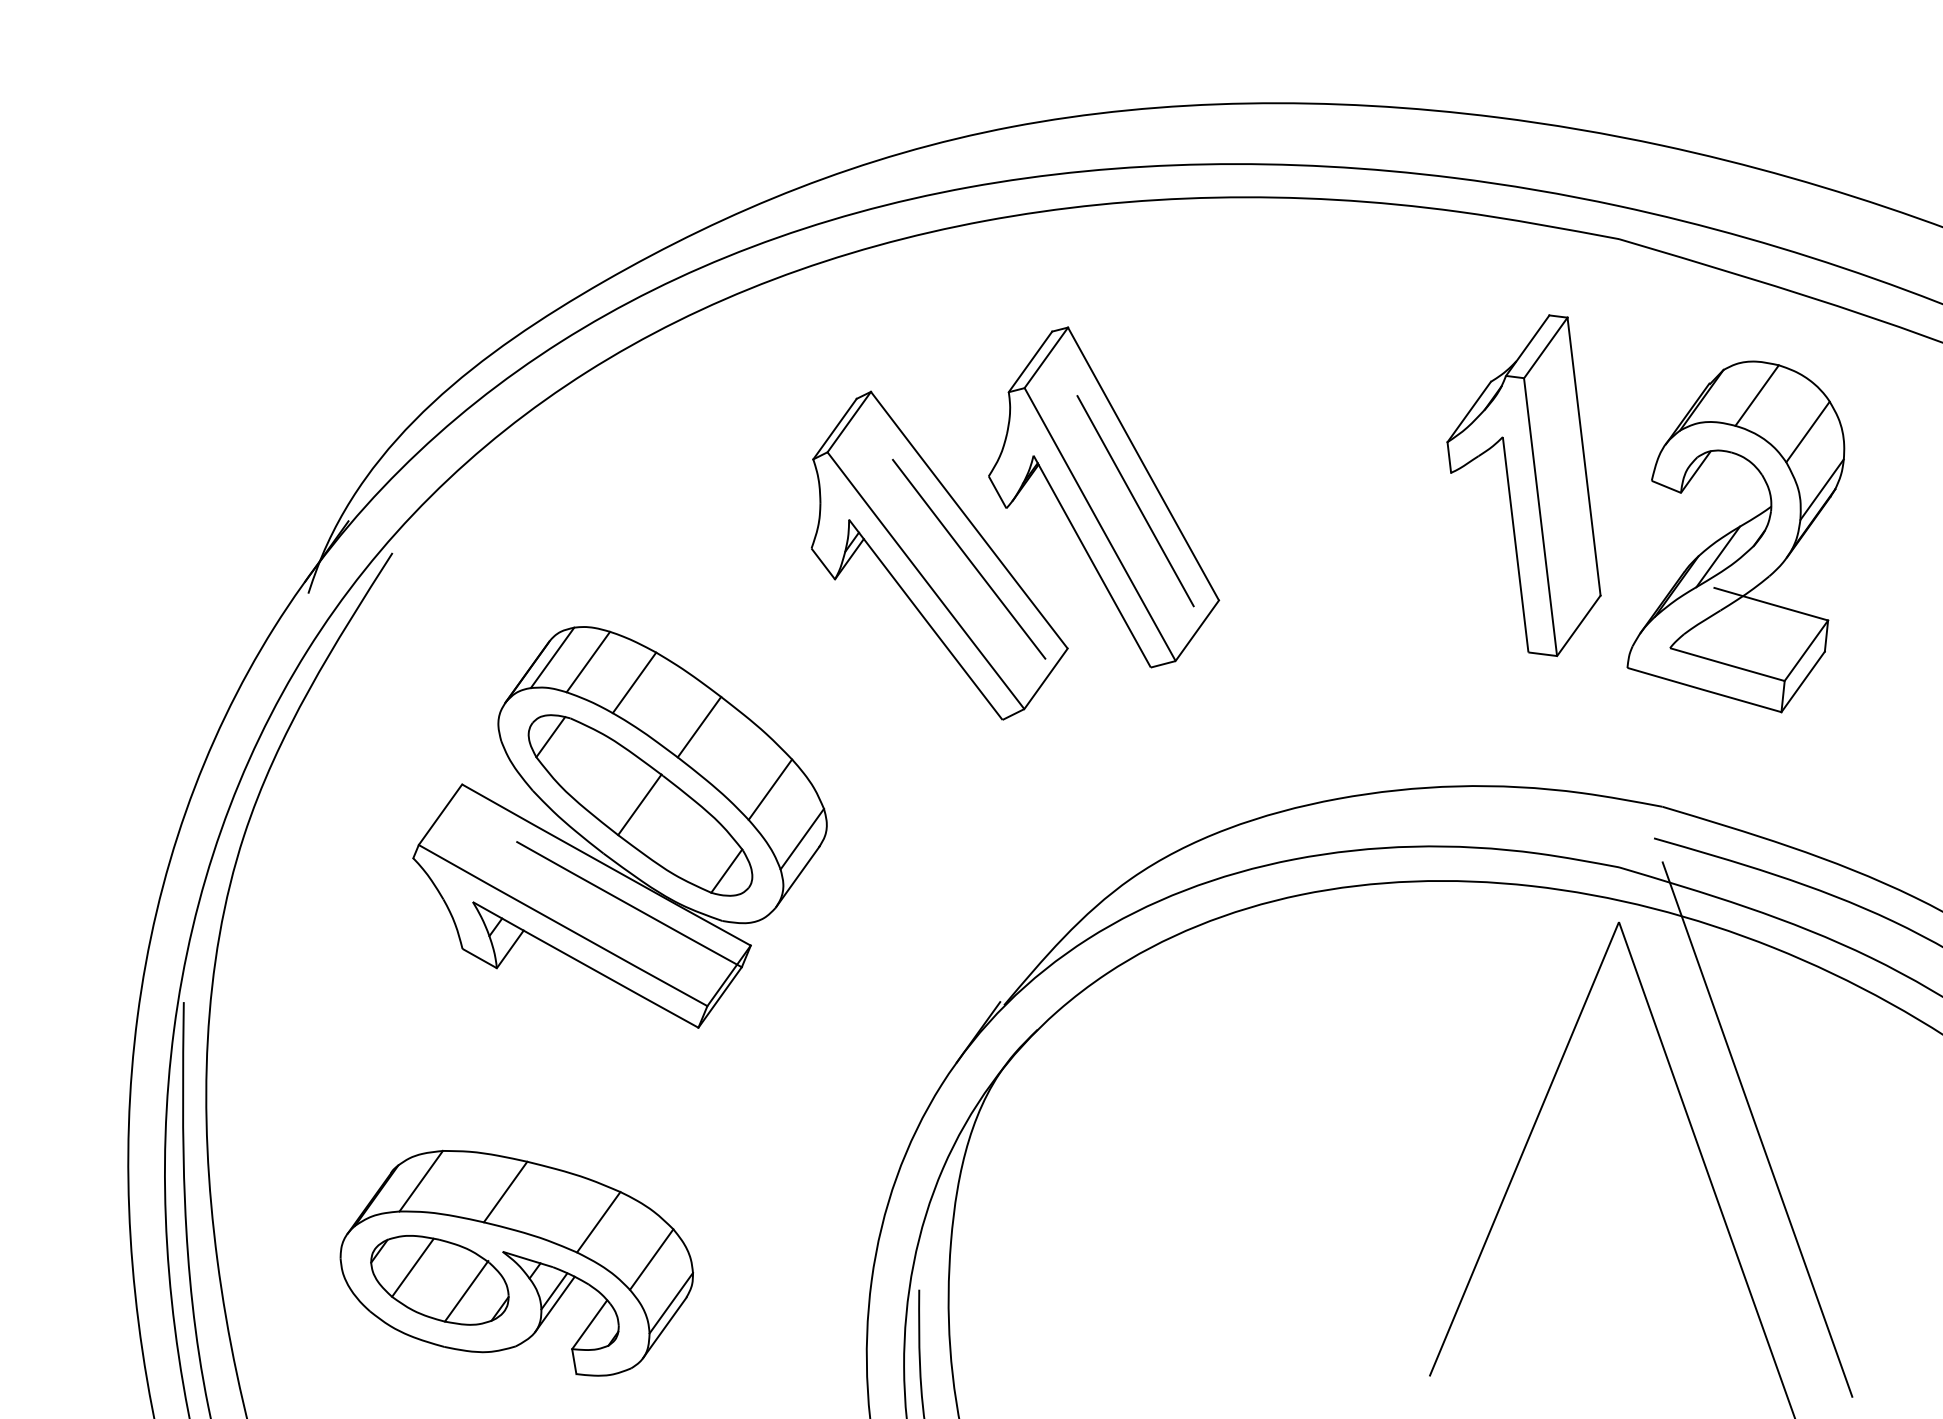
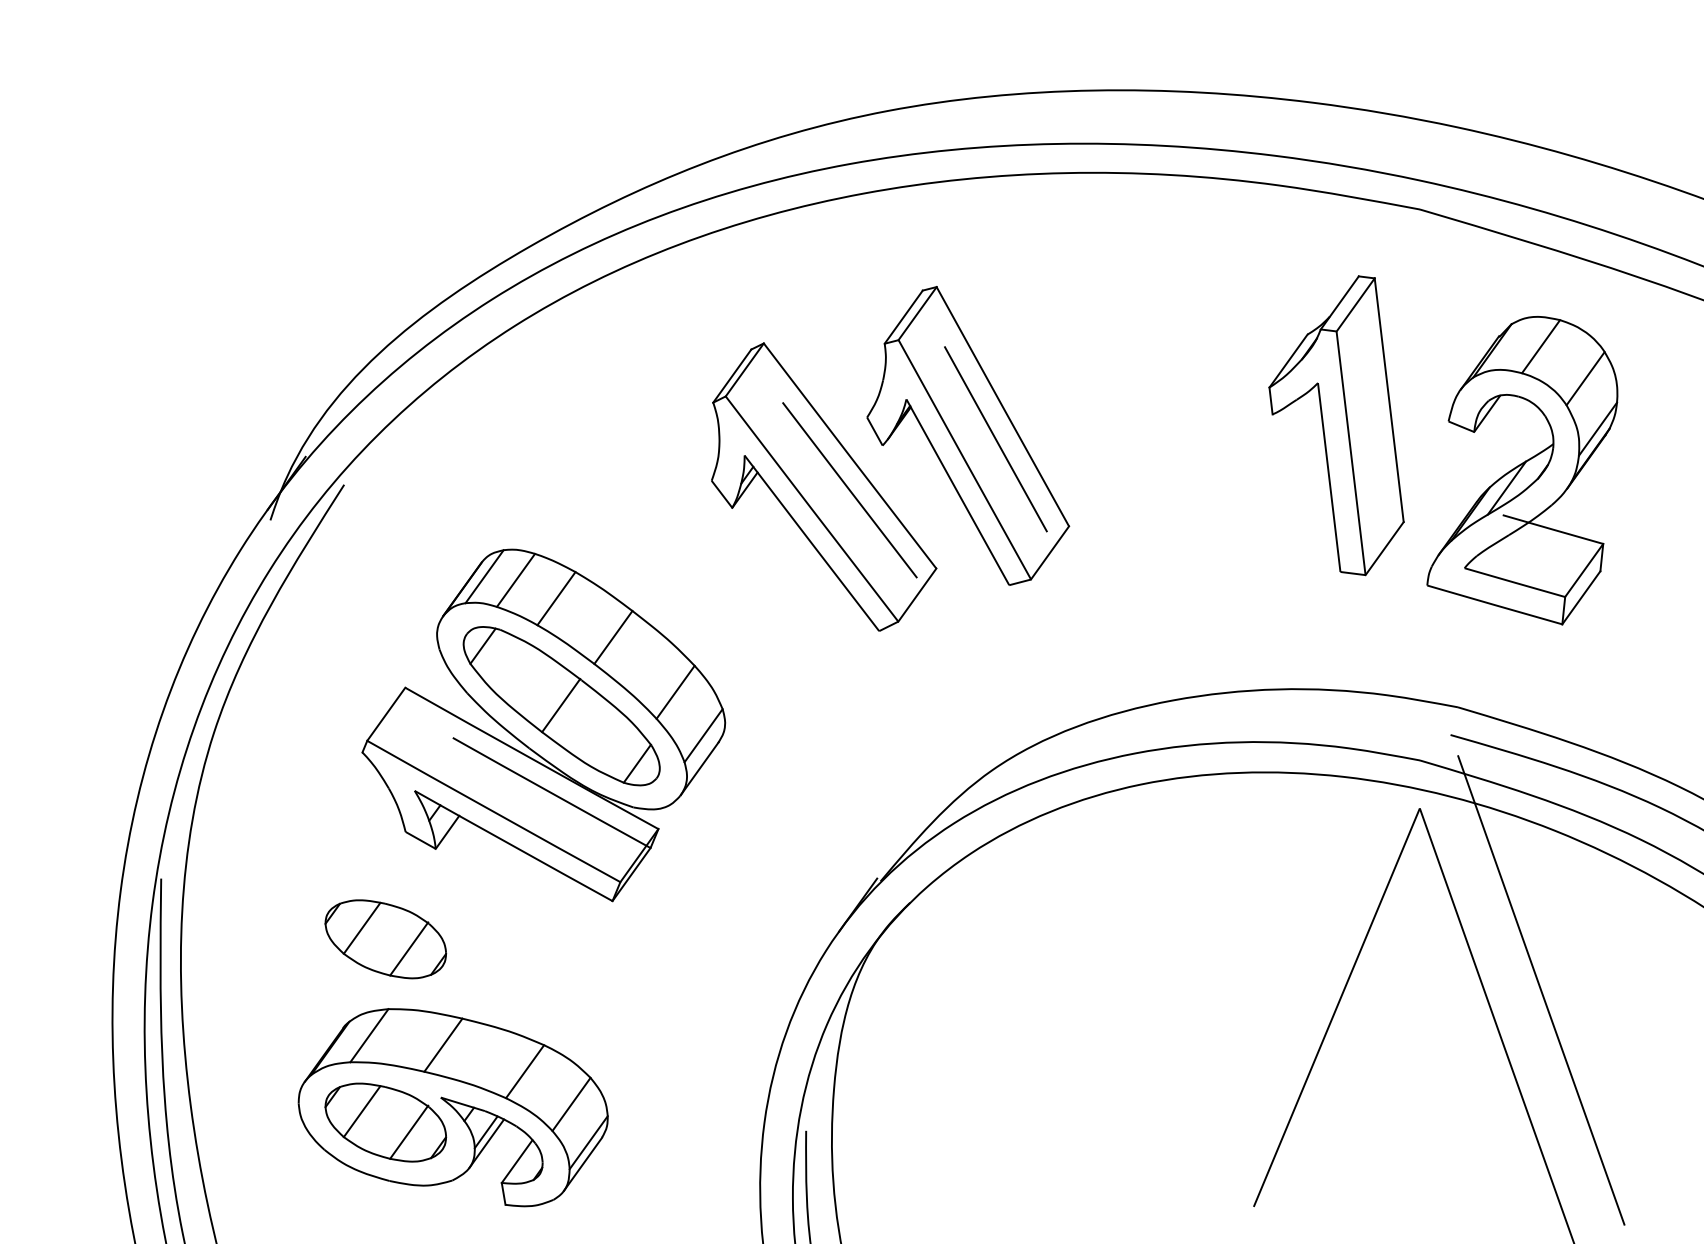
part: (439, 1071) -> (385, 939), added

